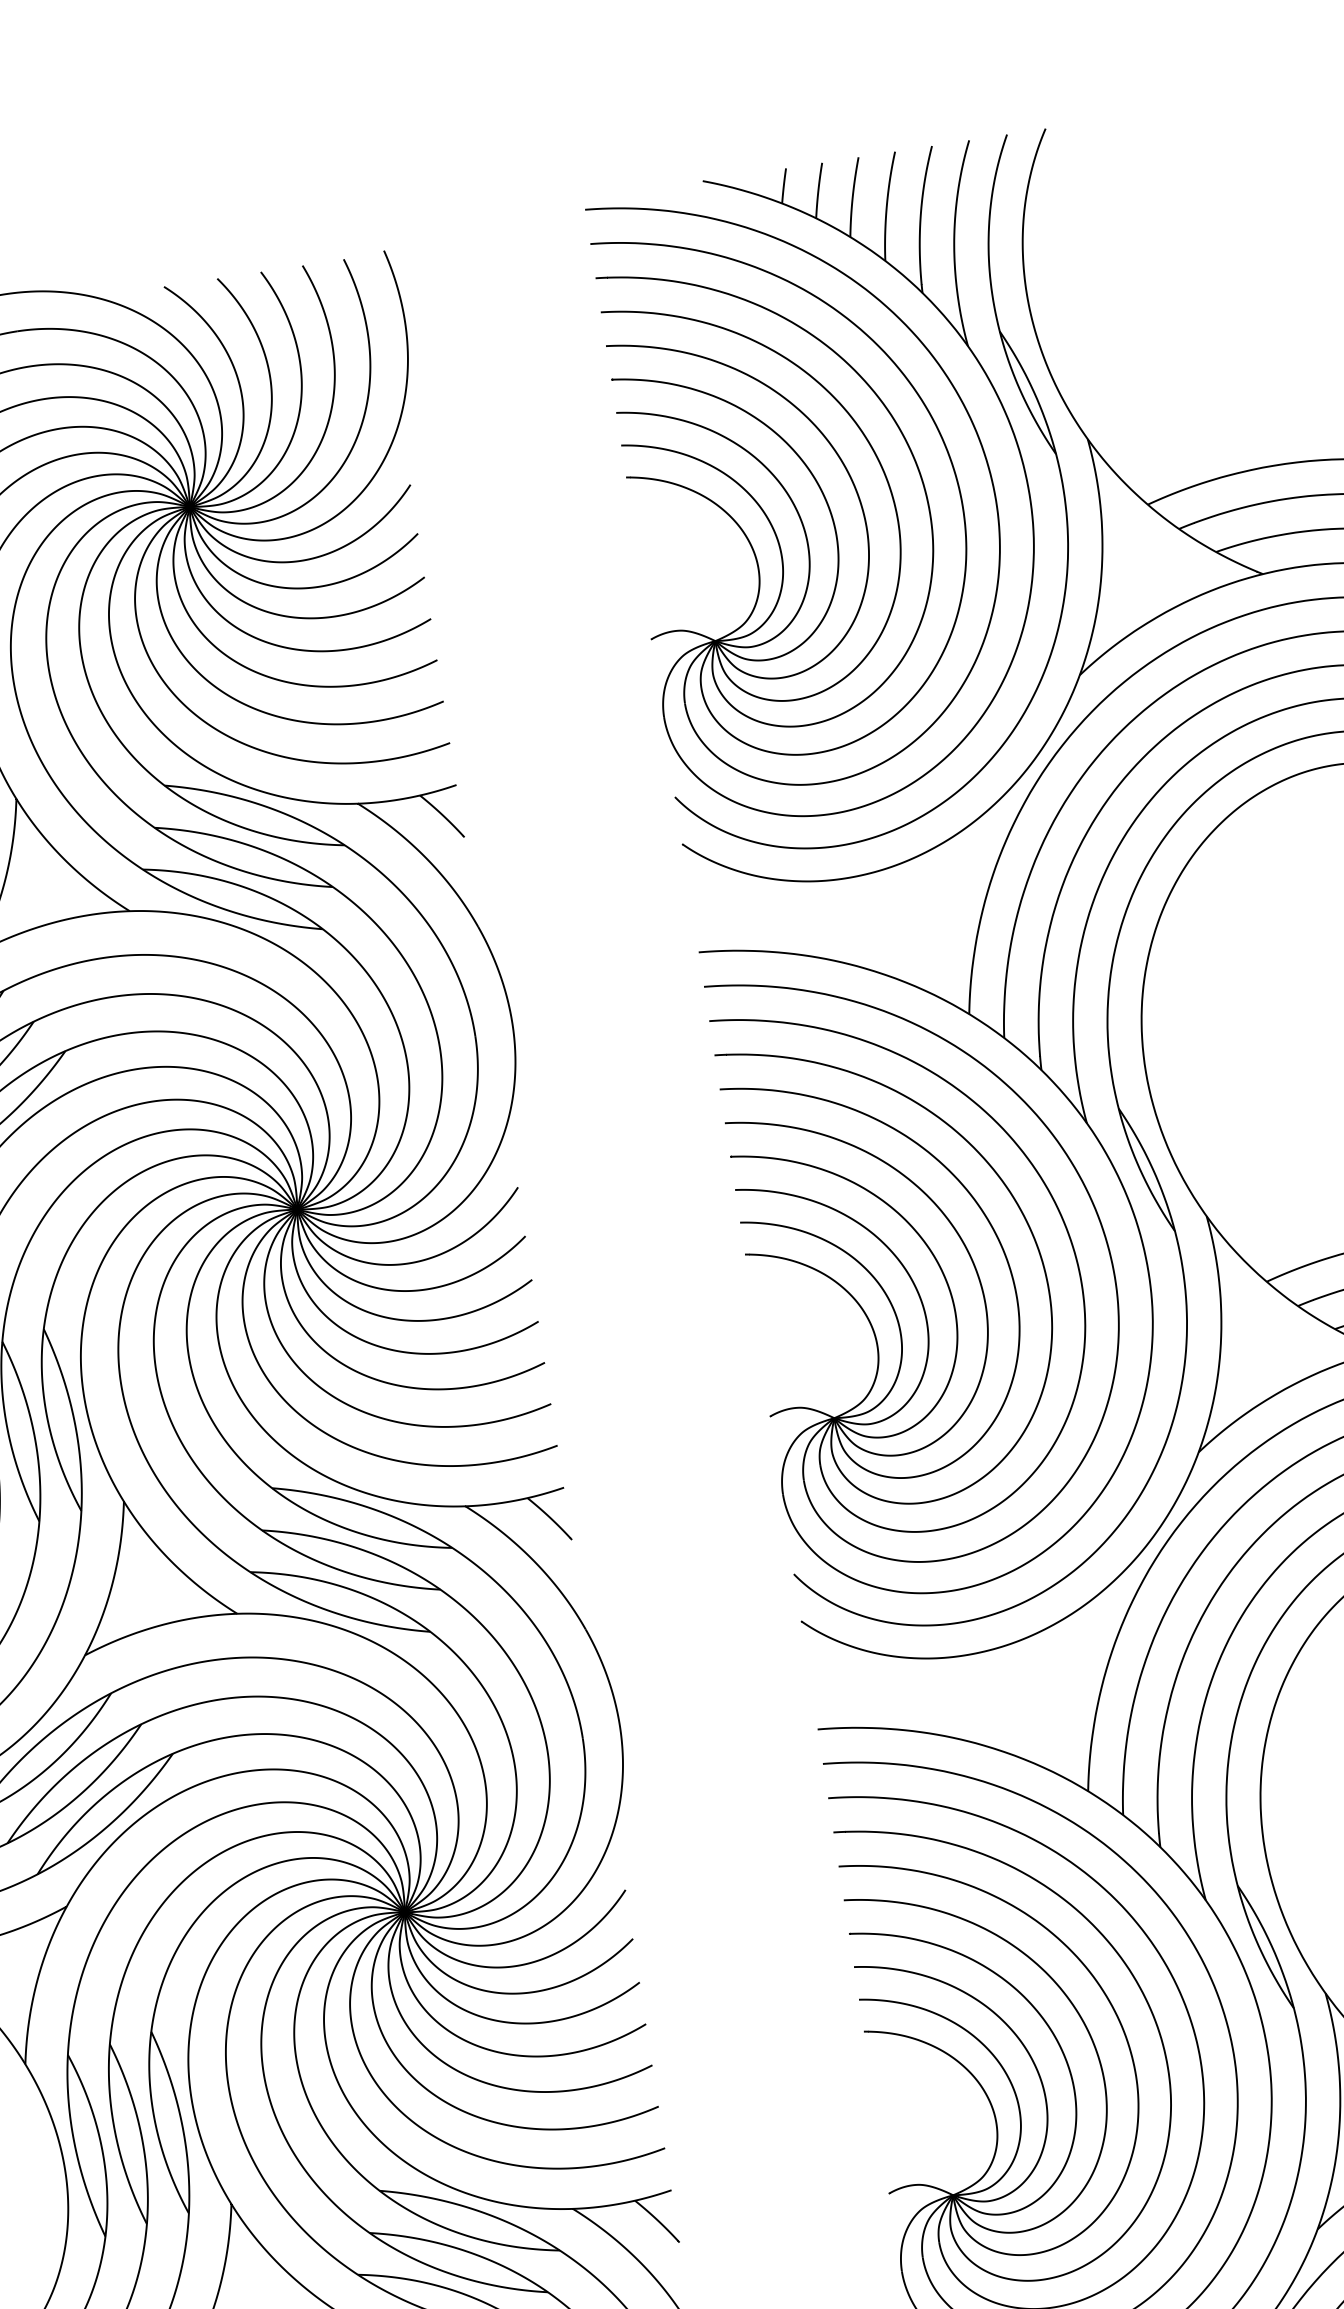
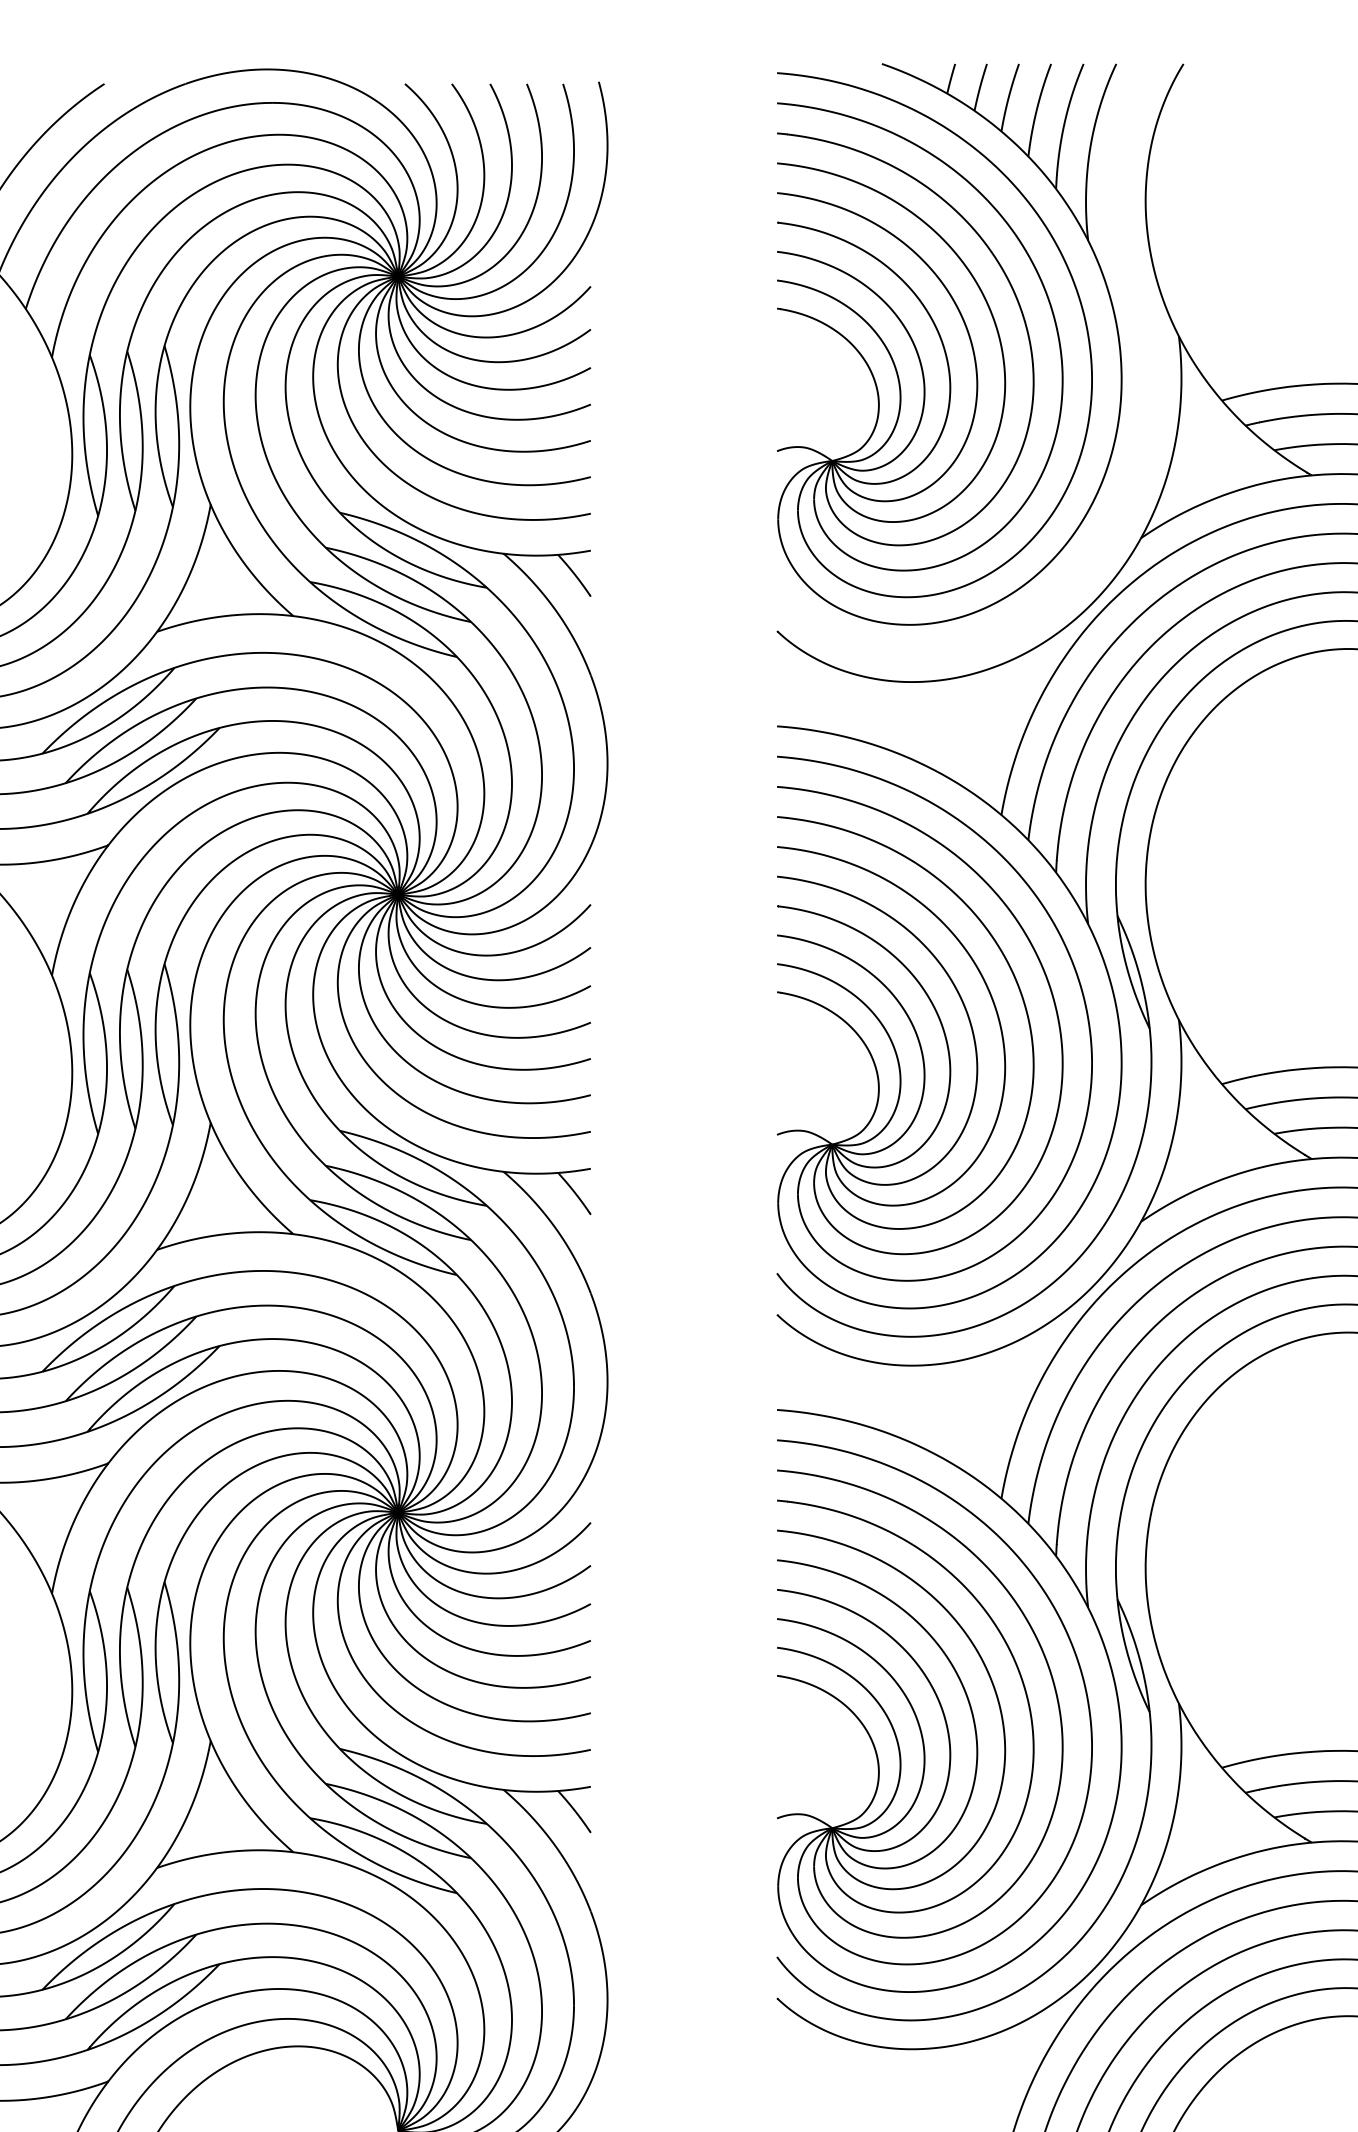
part: (1028, 410) -> (1131, 303), removed

